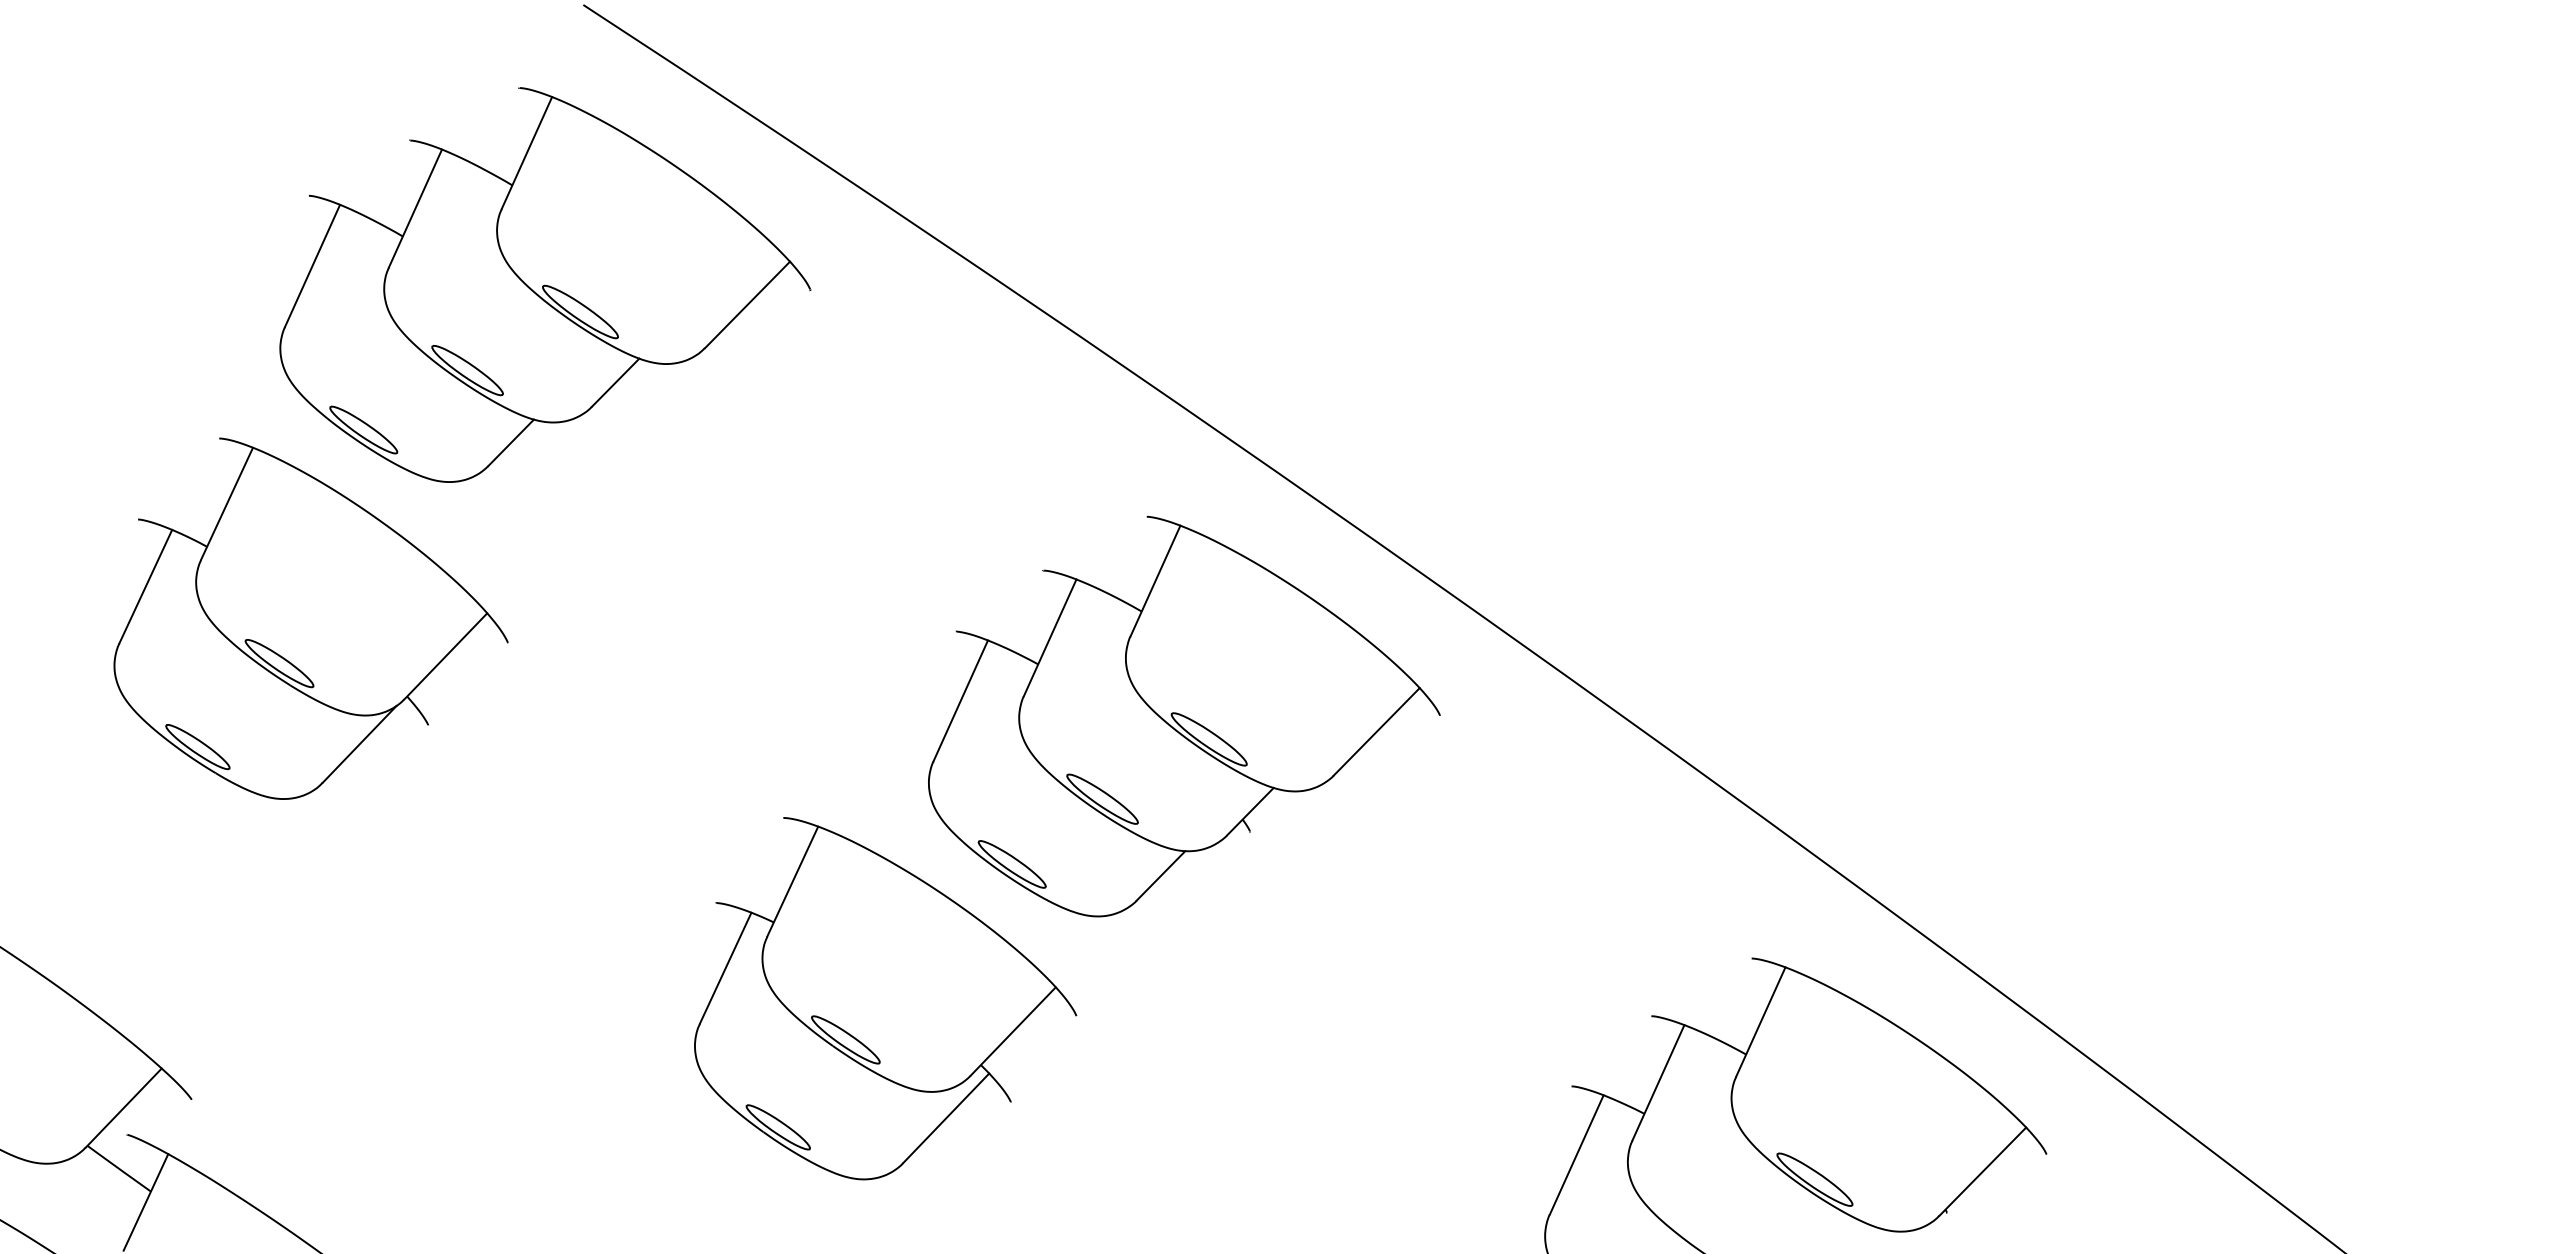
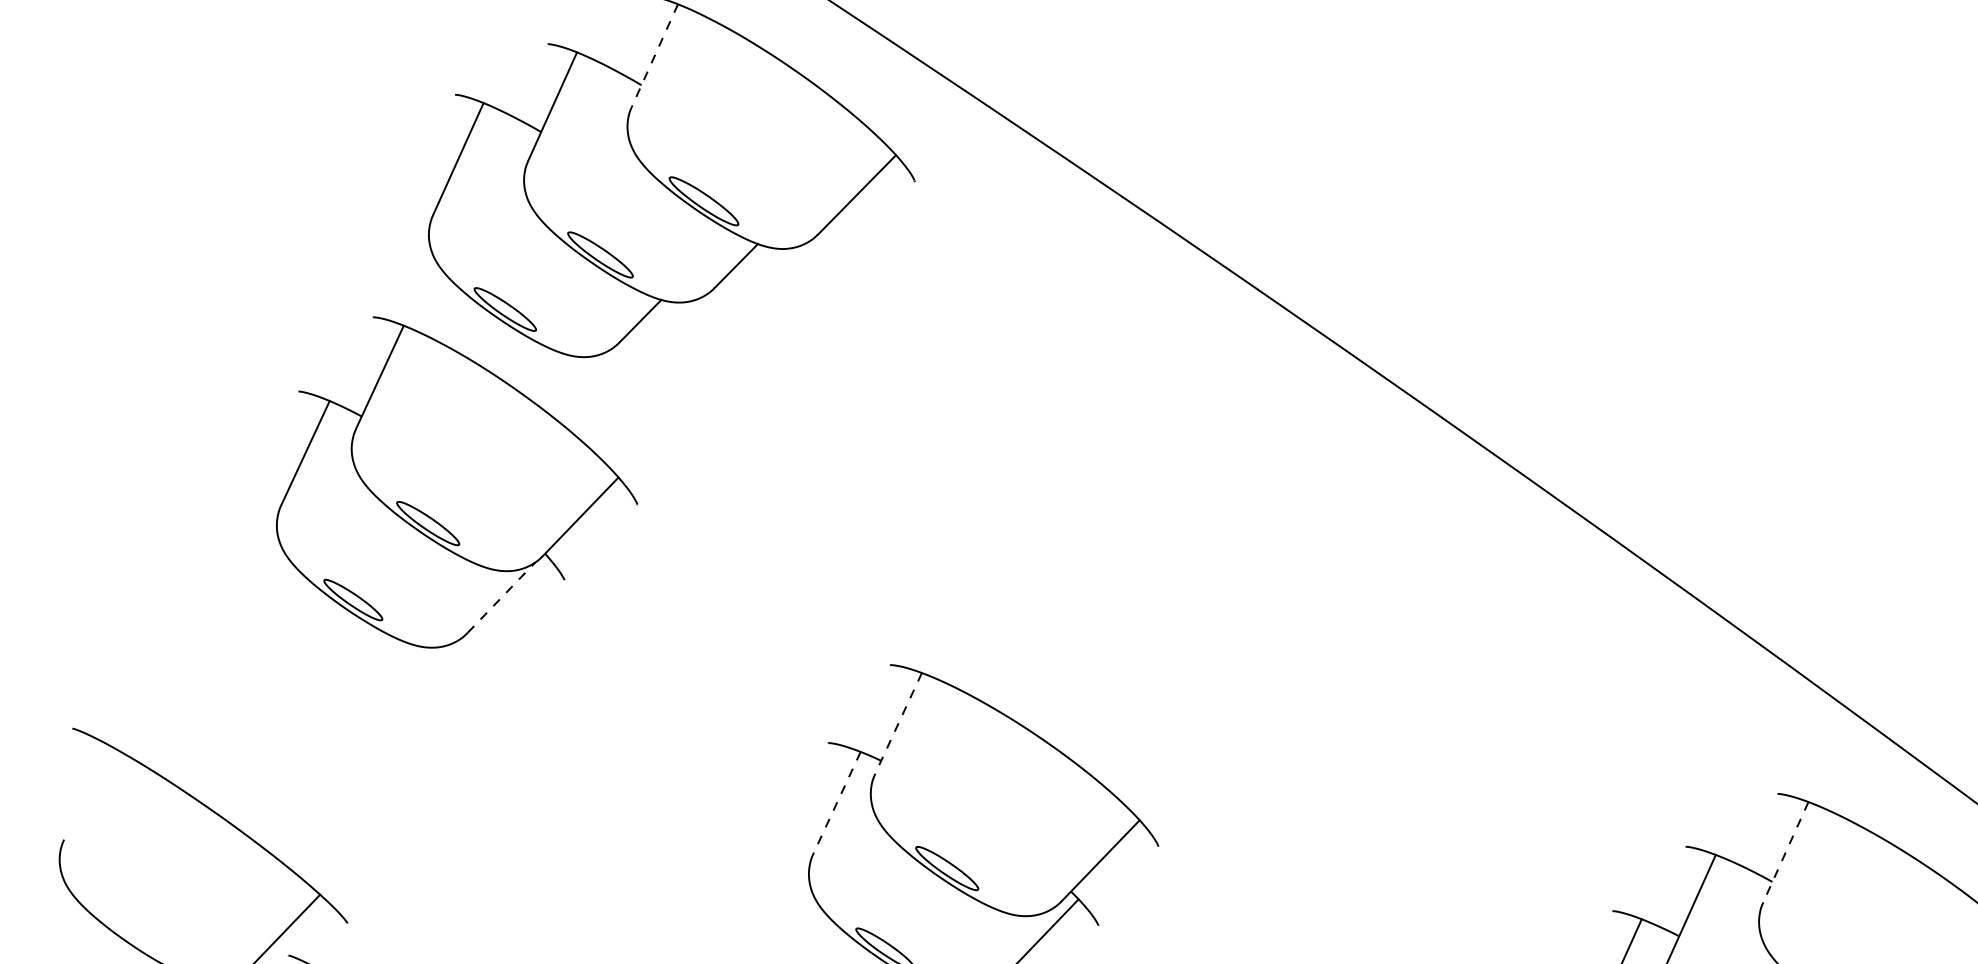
line: (526, 153) -> (654, 56), solid -> dashed
part: (1184, 716) -> (1257, 572), removed
line: (359, 744) -> (501, 597), solid -> dashed
line: (792, 881) -> (898, 723), solid -> dashed
line: (725, 968) -> (836, 803), solid -> dashed
line: (1760, 1022) -> (1785, 852), solid -> dashed

